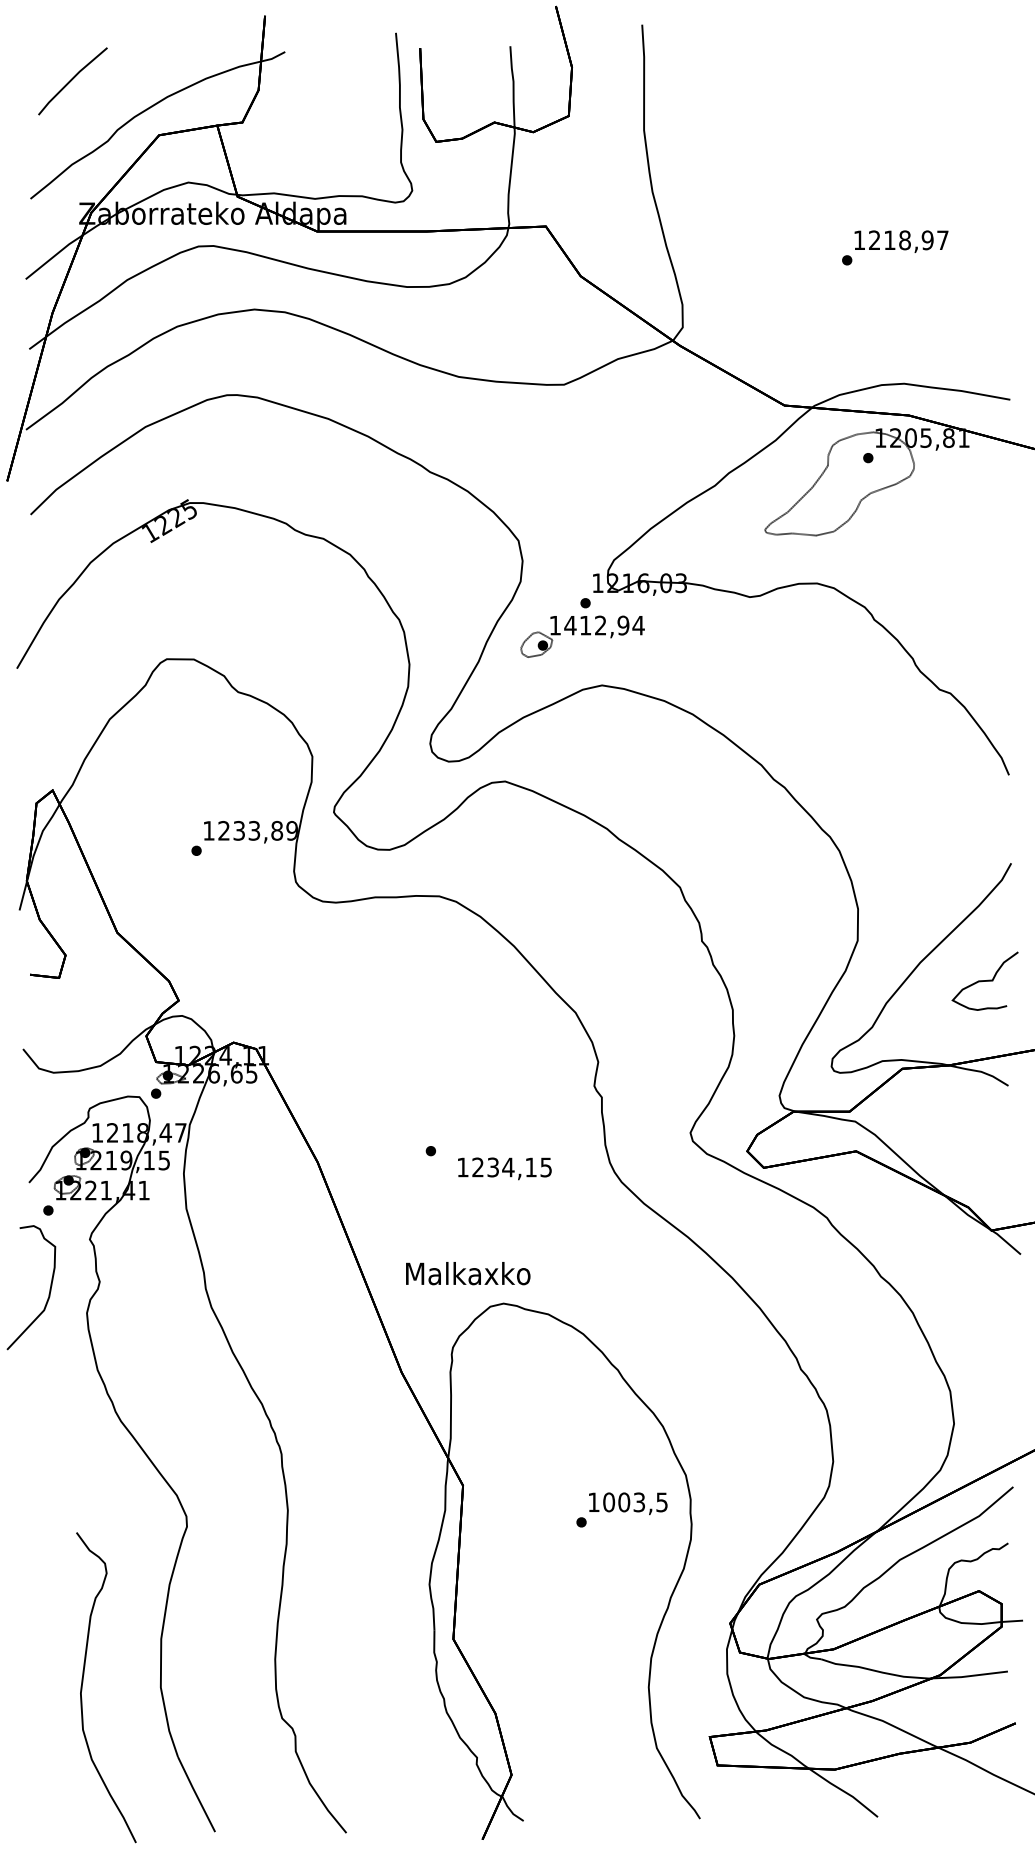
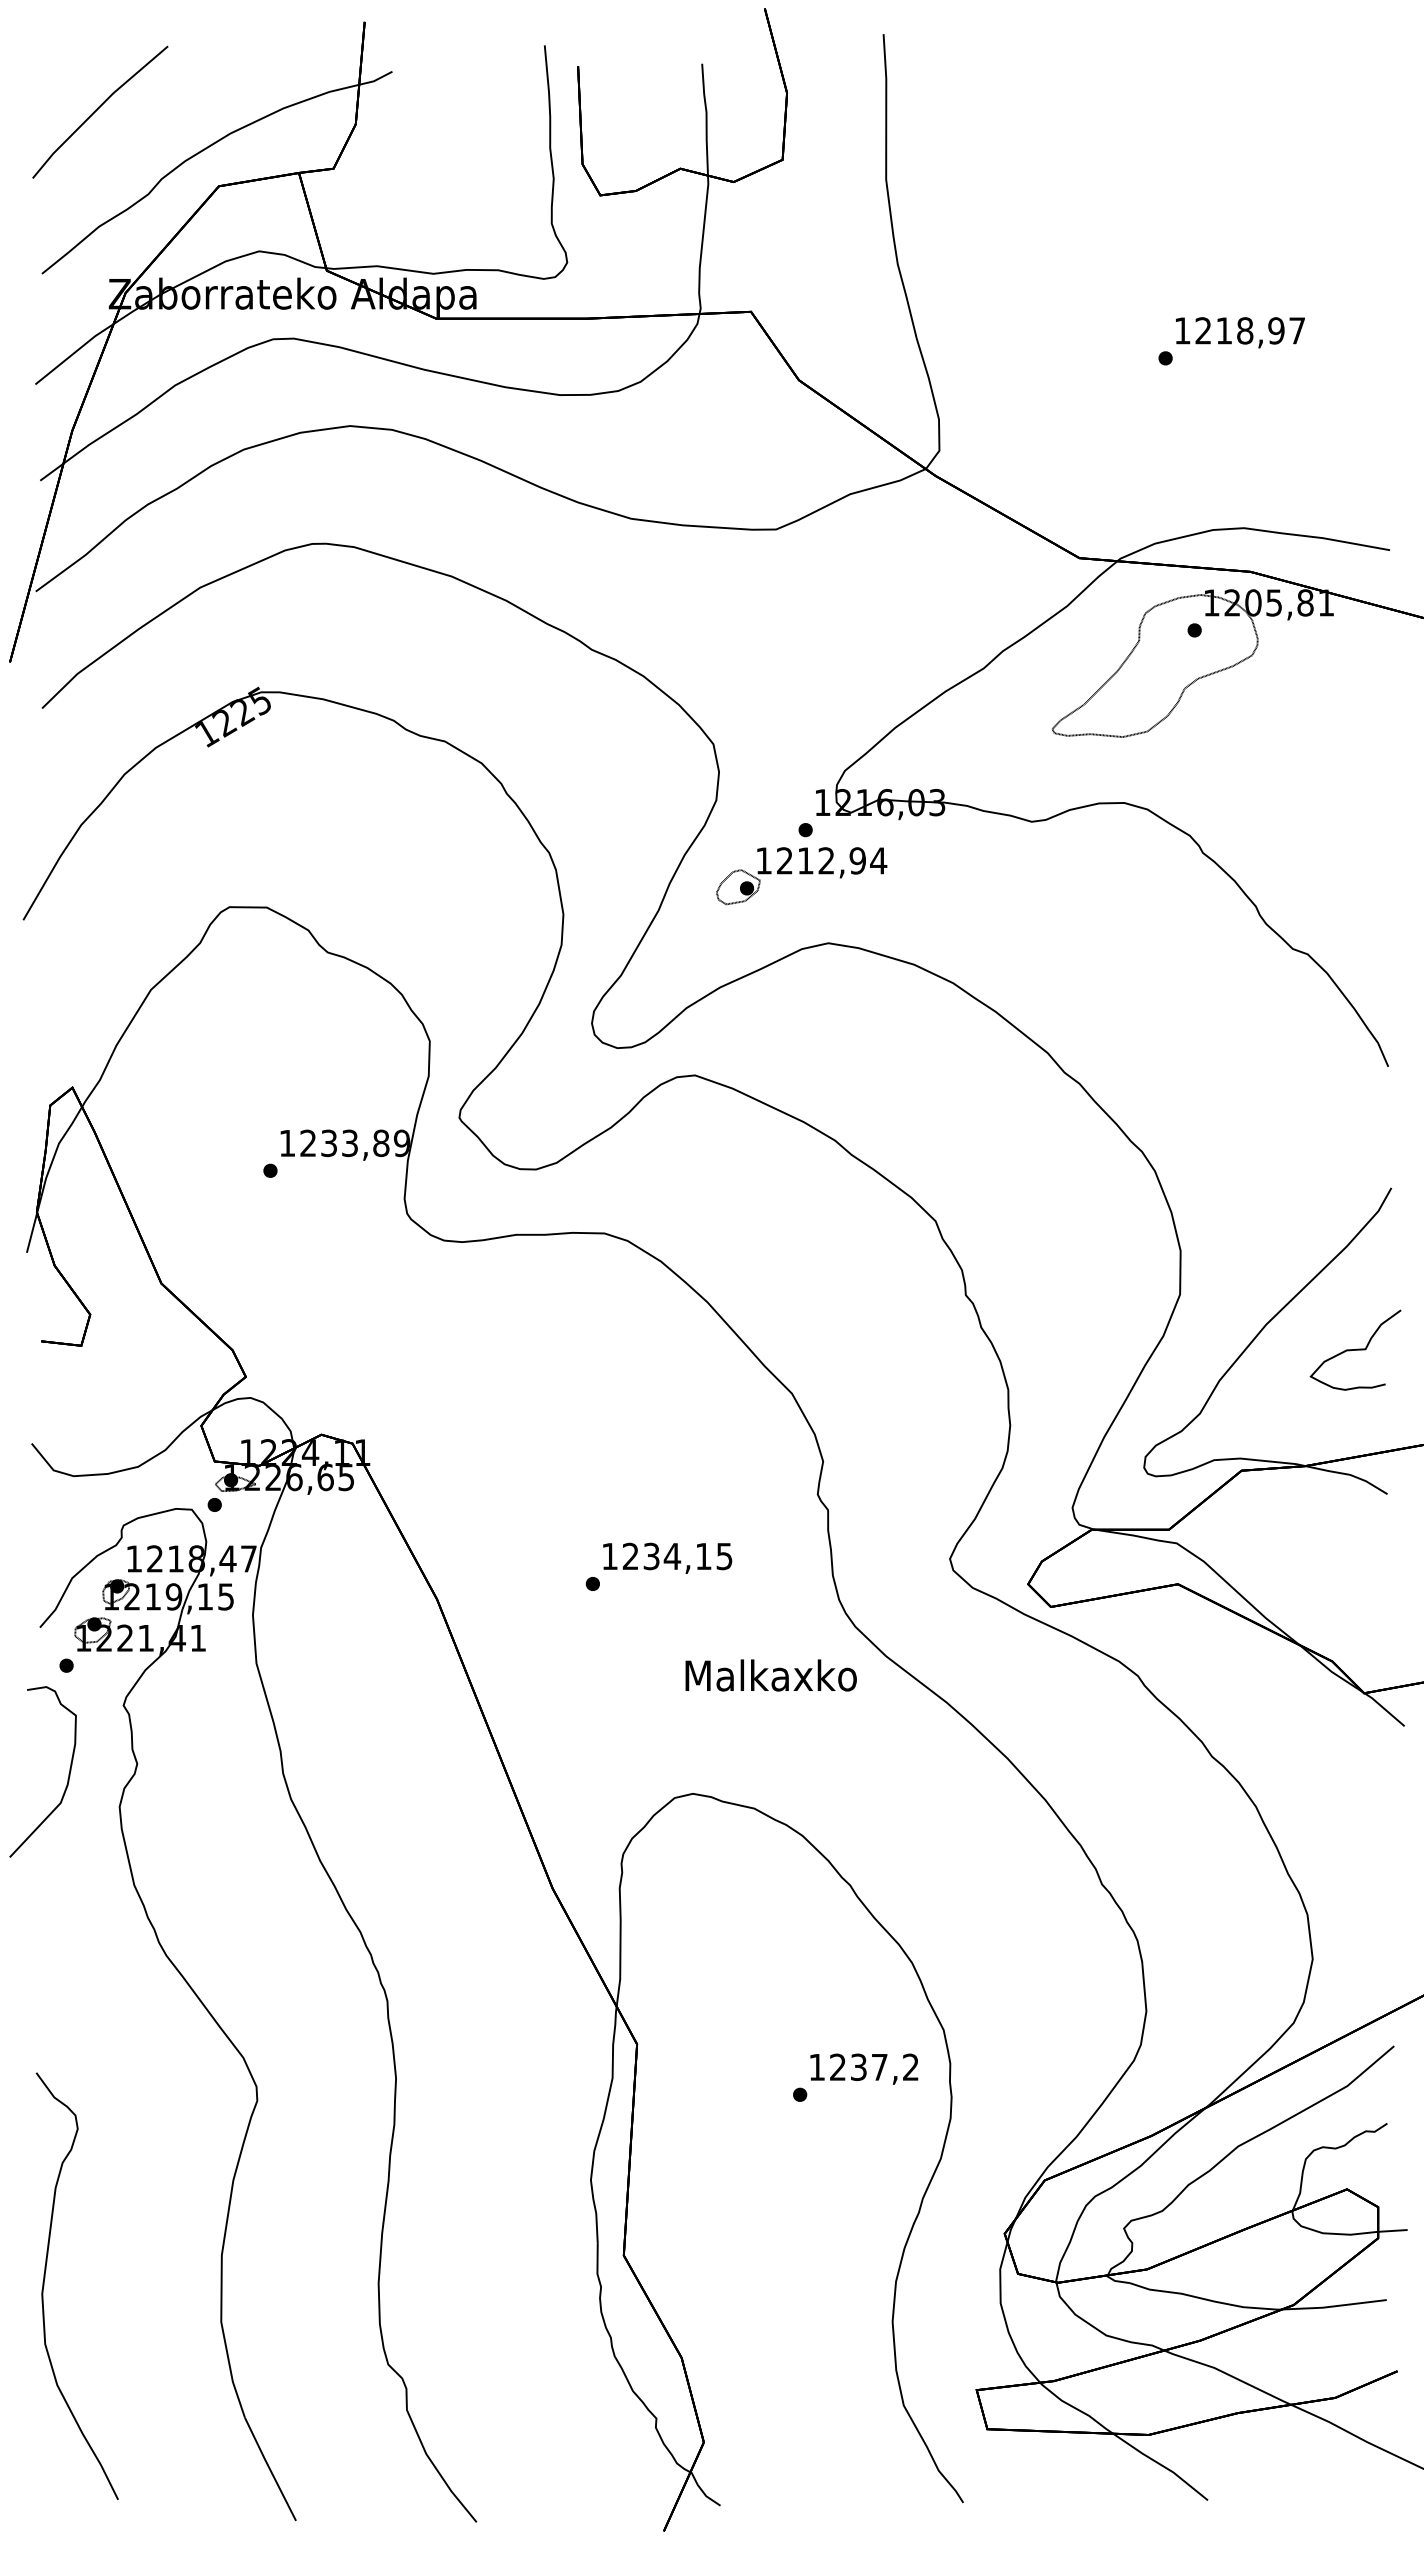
part: (73, 80) -> (100, 111), size x1.43
text: (570, 625) -> (784, 860), 1412,94 -> 1212,94
text: (504, 1168) -> (667, 1557), moved
text: (467, 1273) -> (770, 1675), moved
text: (634, 1502) -> (873, 2067), 1003,5 -> 1237,2
curve: (83, 1682) -> (45, 2278), moved

